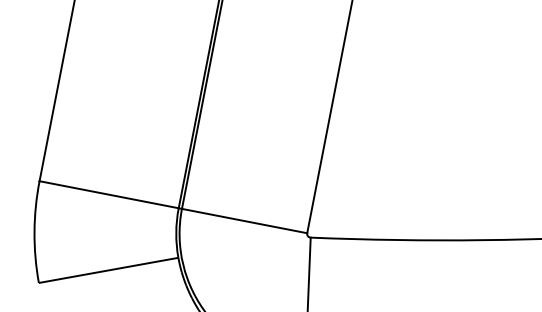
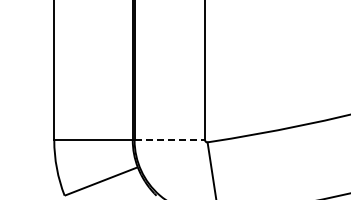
line: (245, 221) -> (170, 140), solid -> dashed

